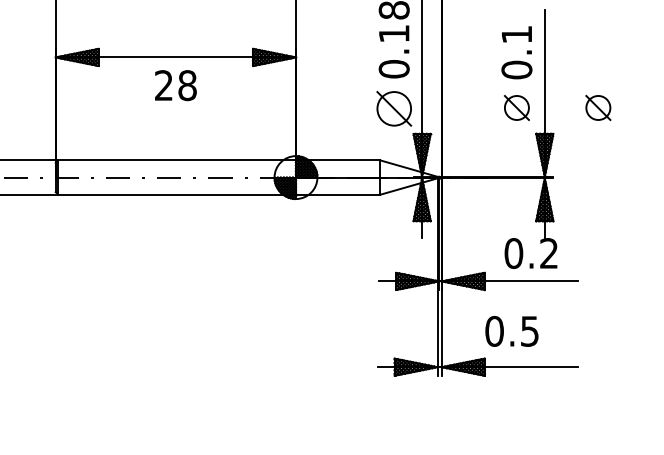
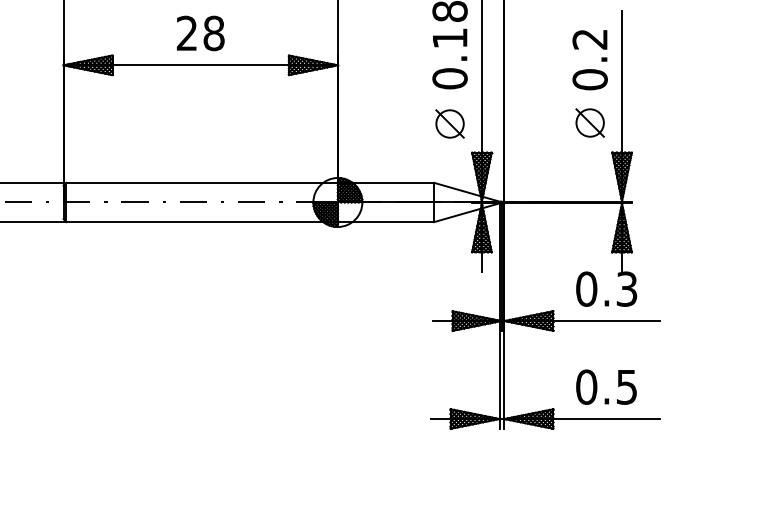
text: (516, 34) -> (589, 39), 0.1 -> 0.2
text: (175, 85) -> (200, 33), moved
part: (597, 107) -> (682, 122), removed
part: (393, 108) -> (449, 123), size x0.71
text: (548, 252) -> (626, 288), 0.2 -> 0.3
text: (511, 330) -> (606, 386), moved

